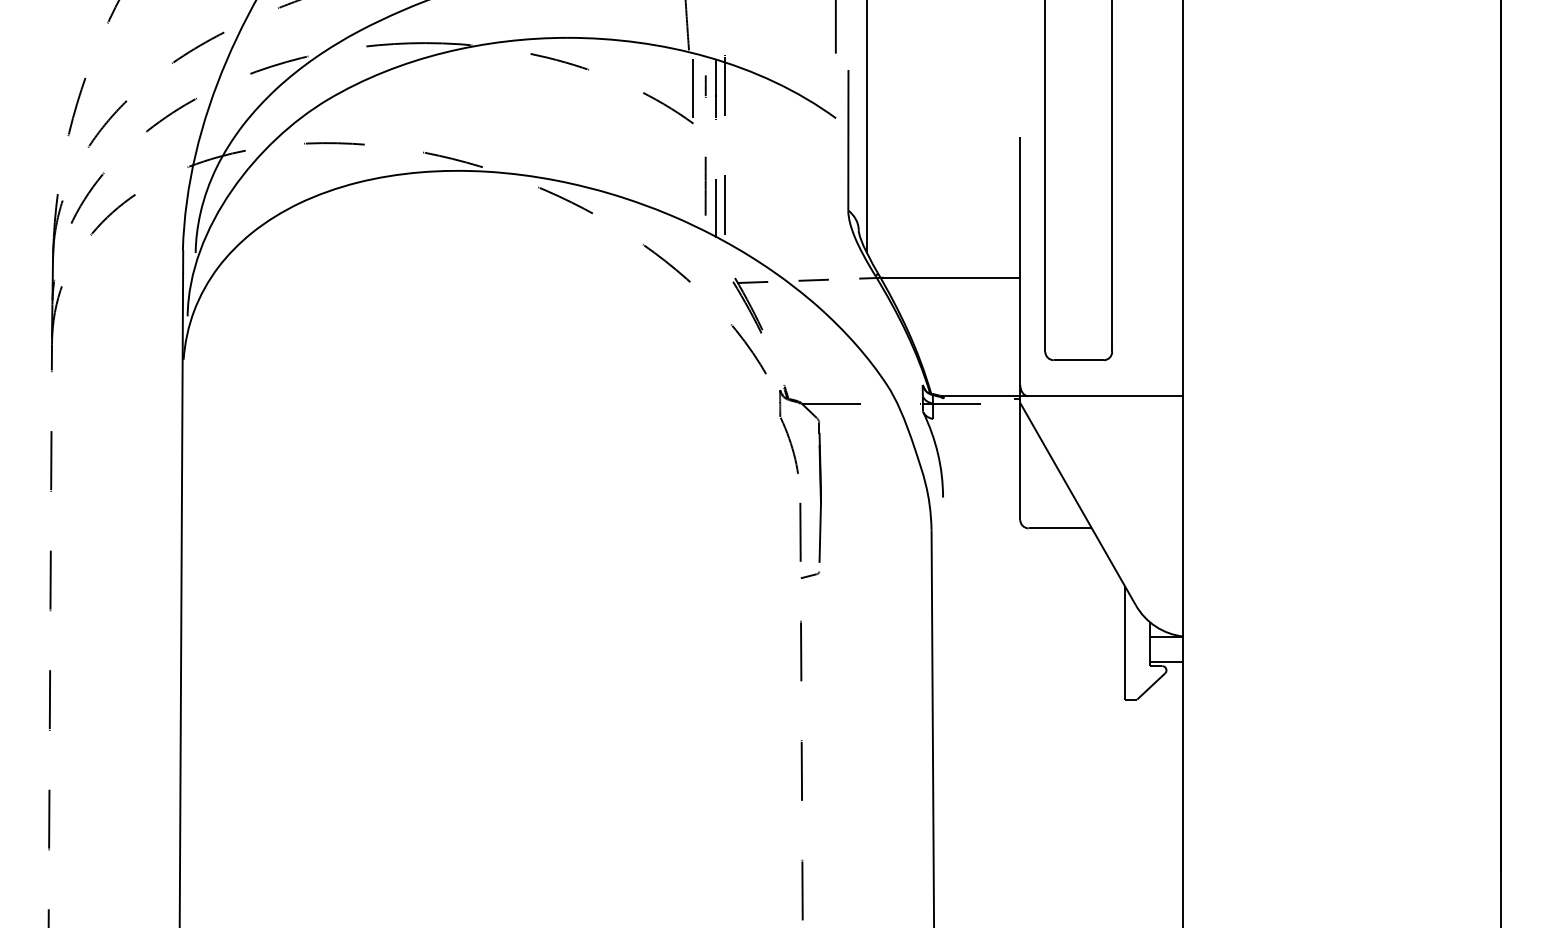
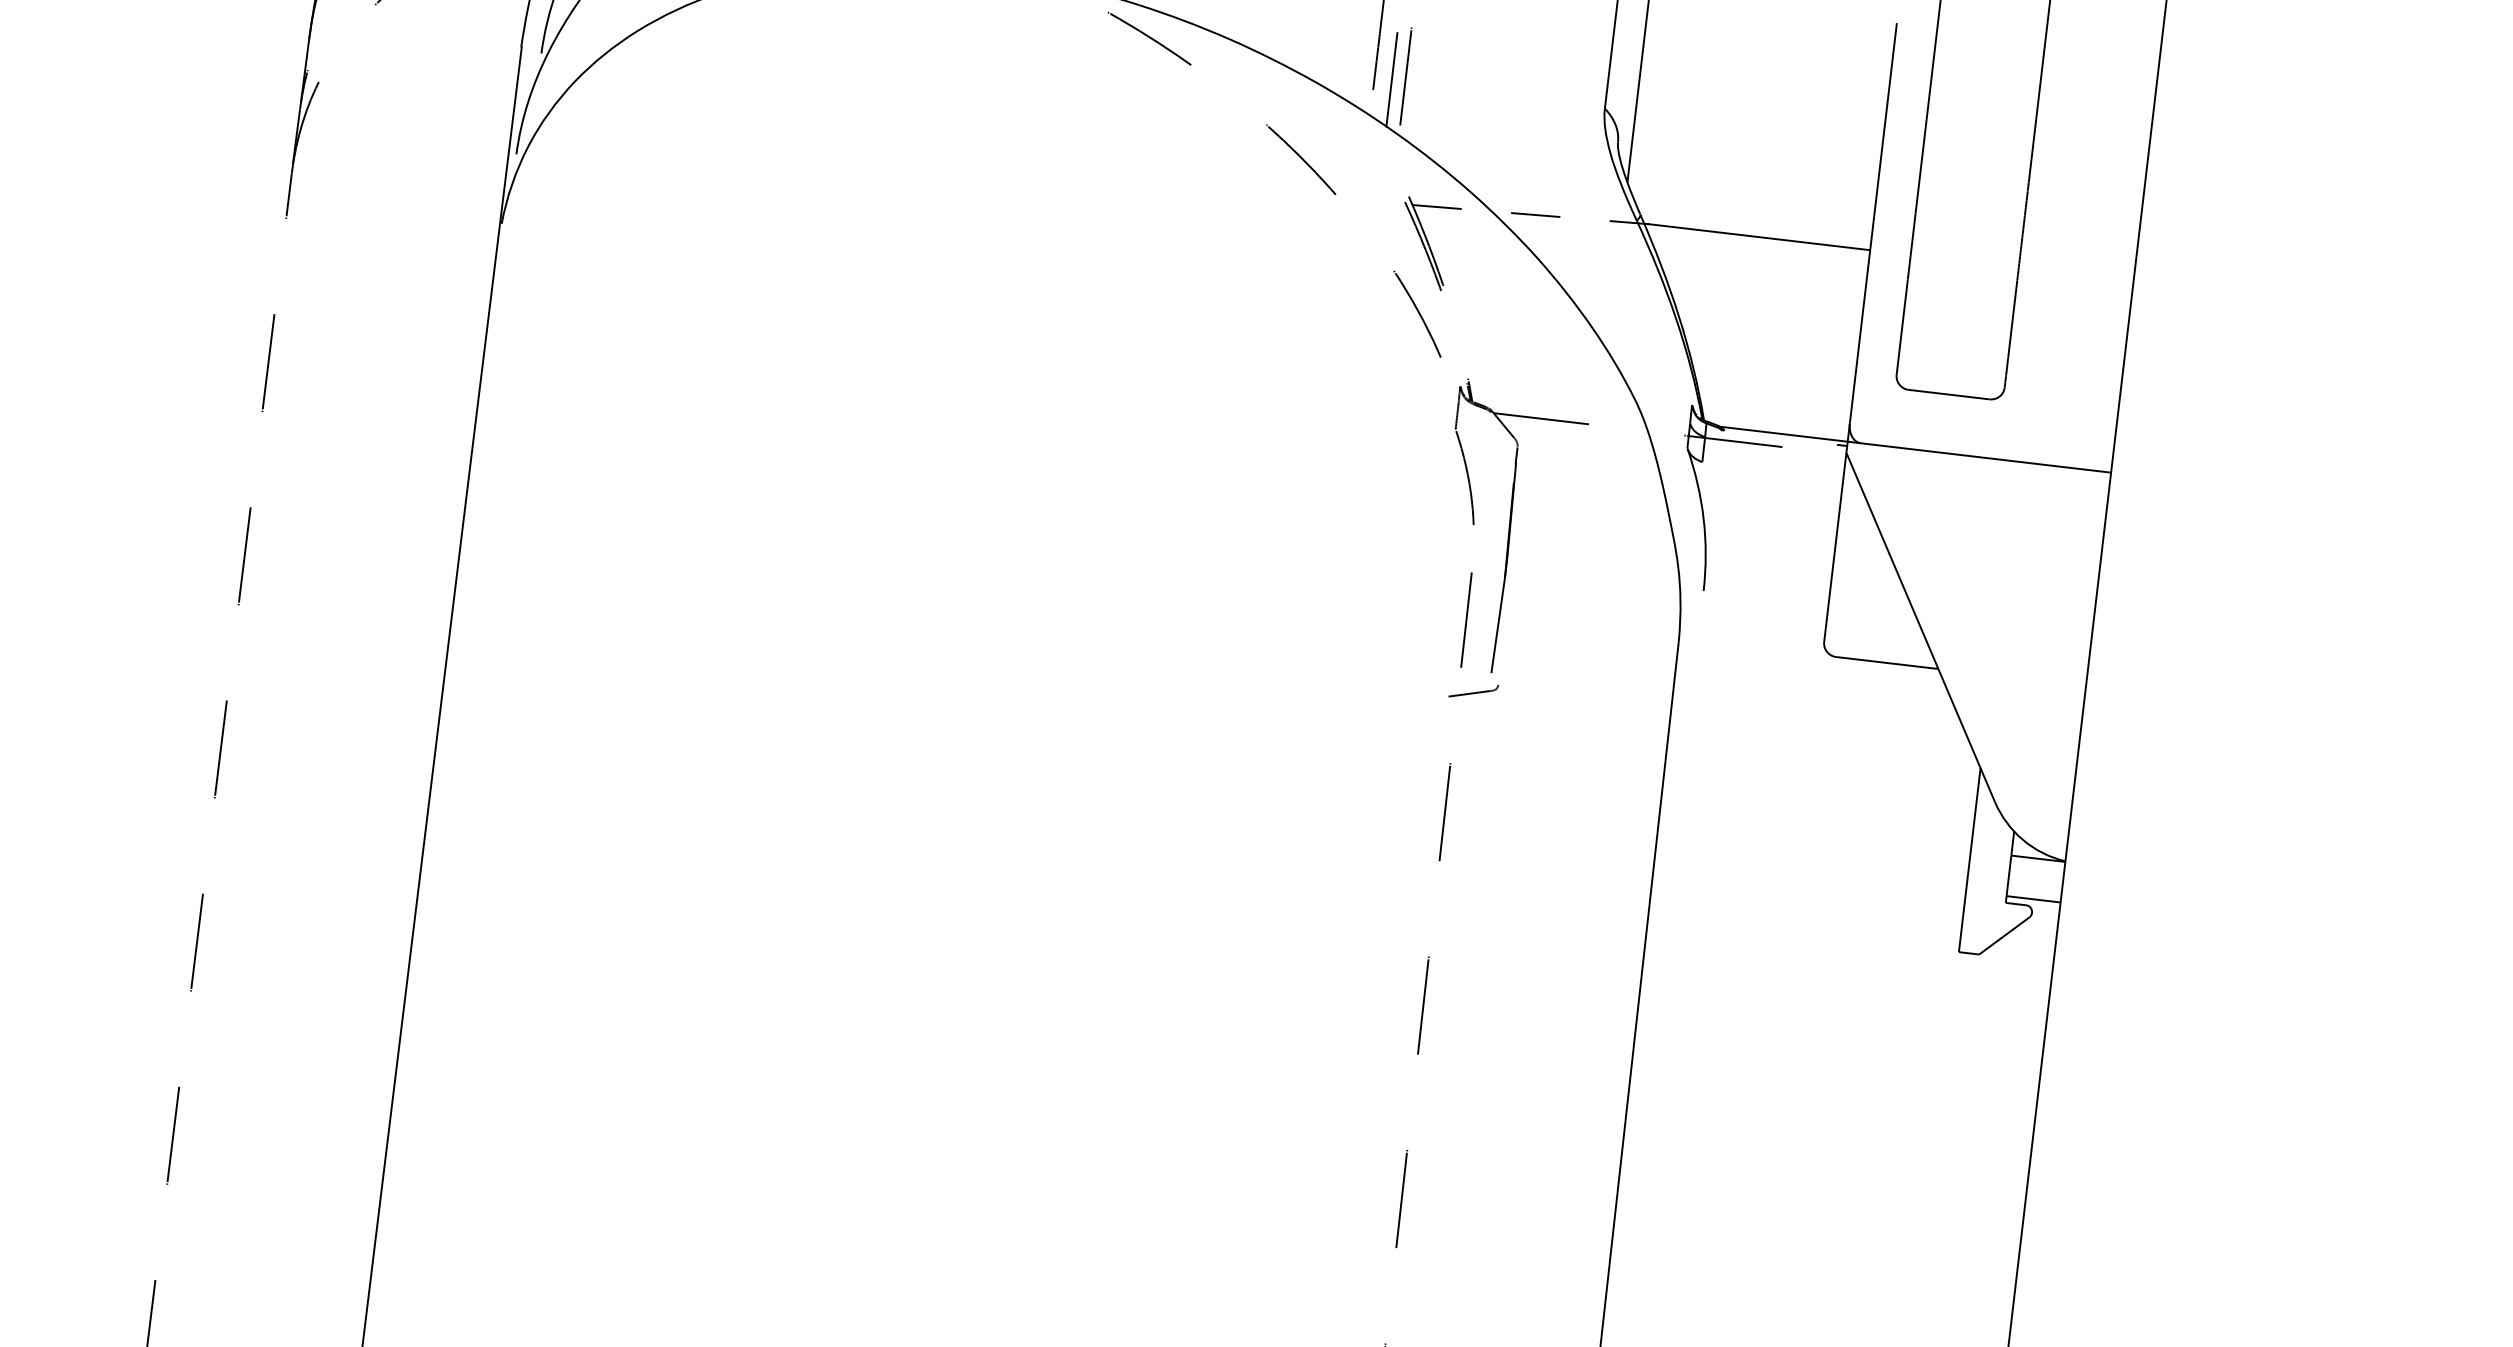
part: (810, 574) -> (1474, 690), size x1.6

